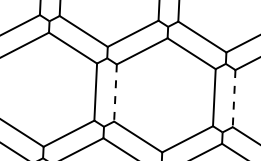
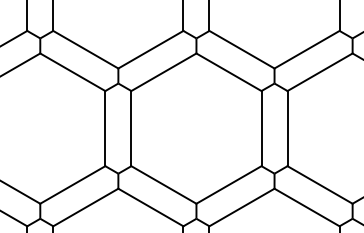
line: (115, 92) -> (131, 128), dashed -> solid
line: (234, 98) -> (287, 128), dashed -> solid

